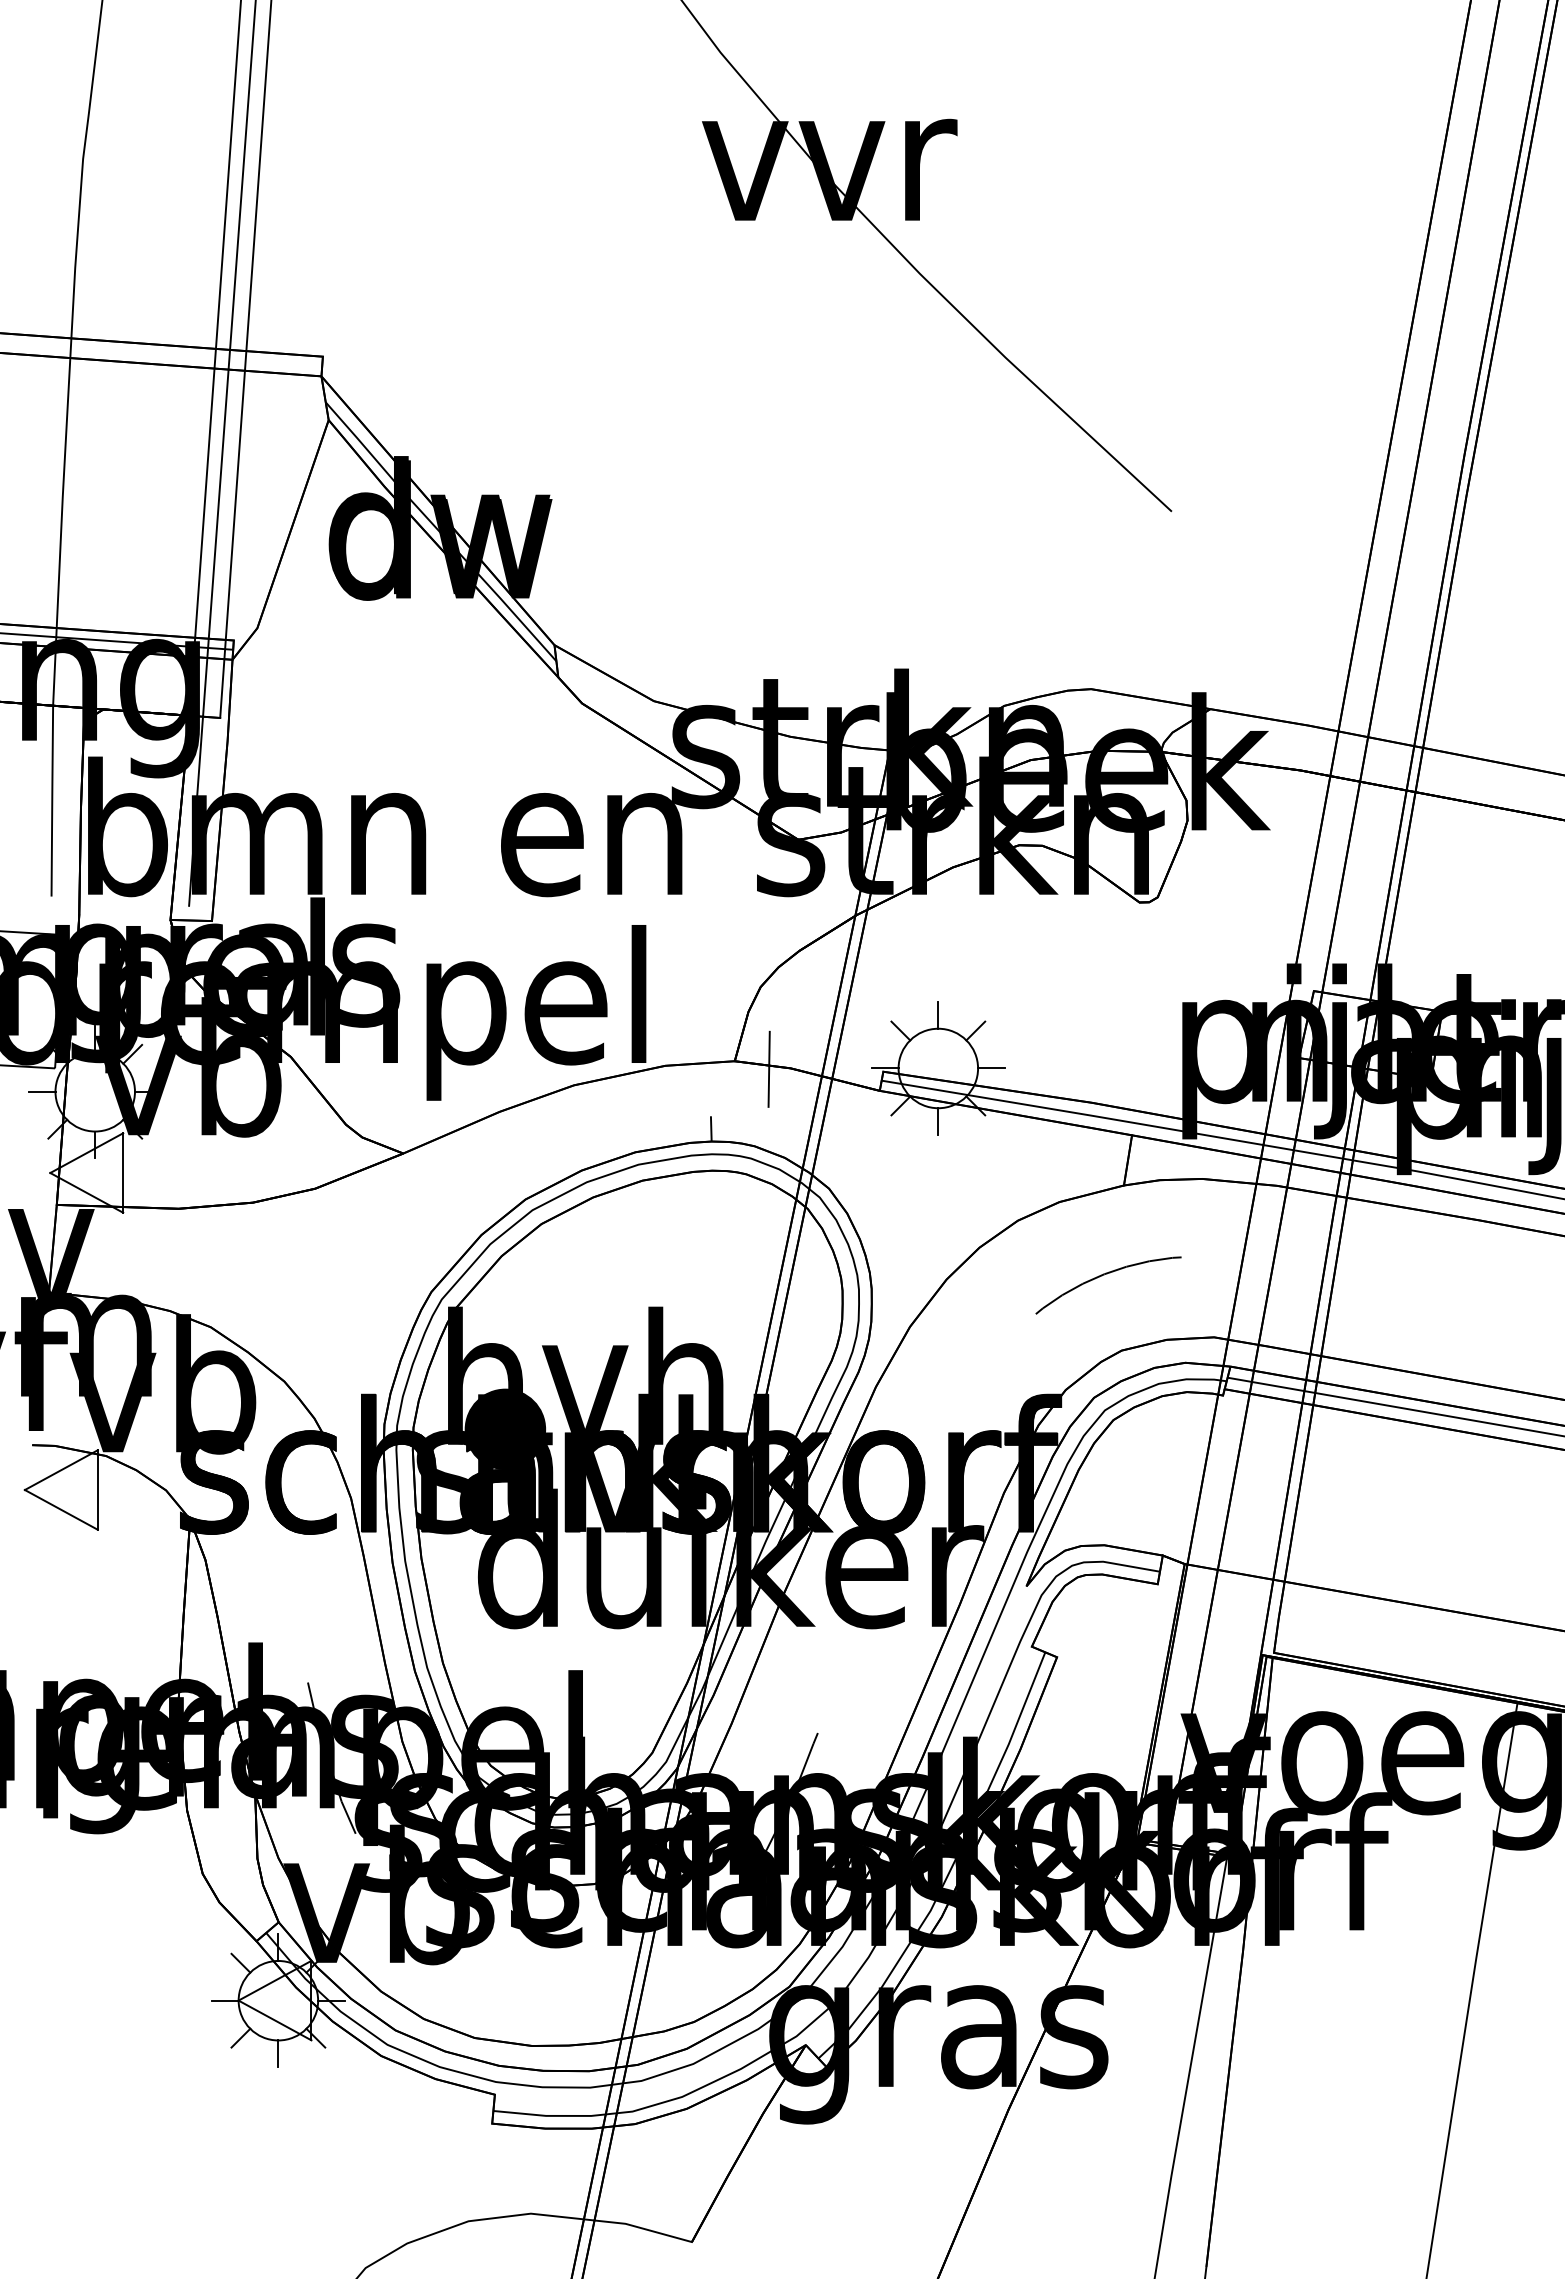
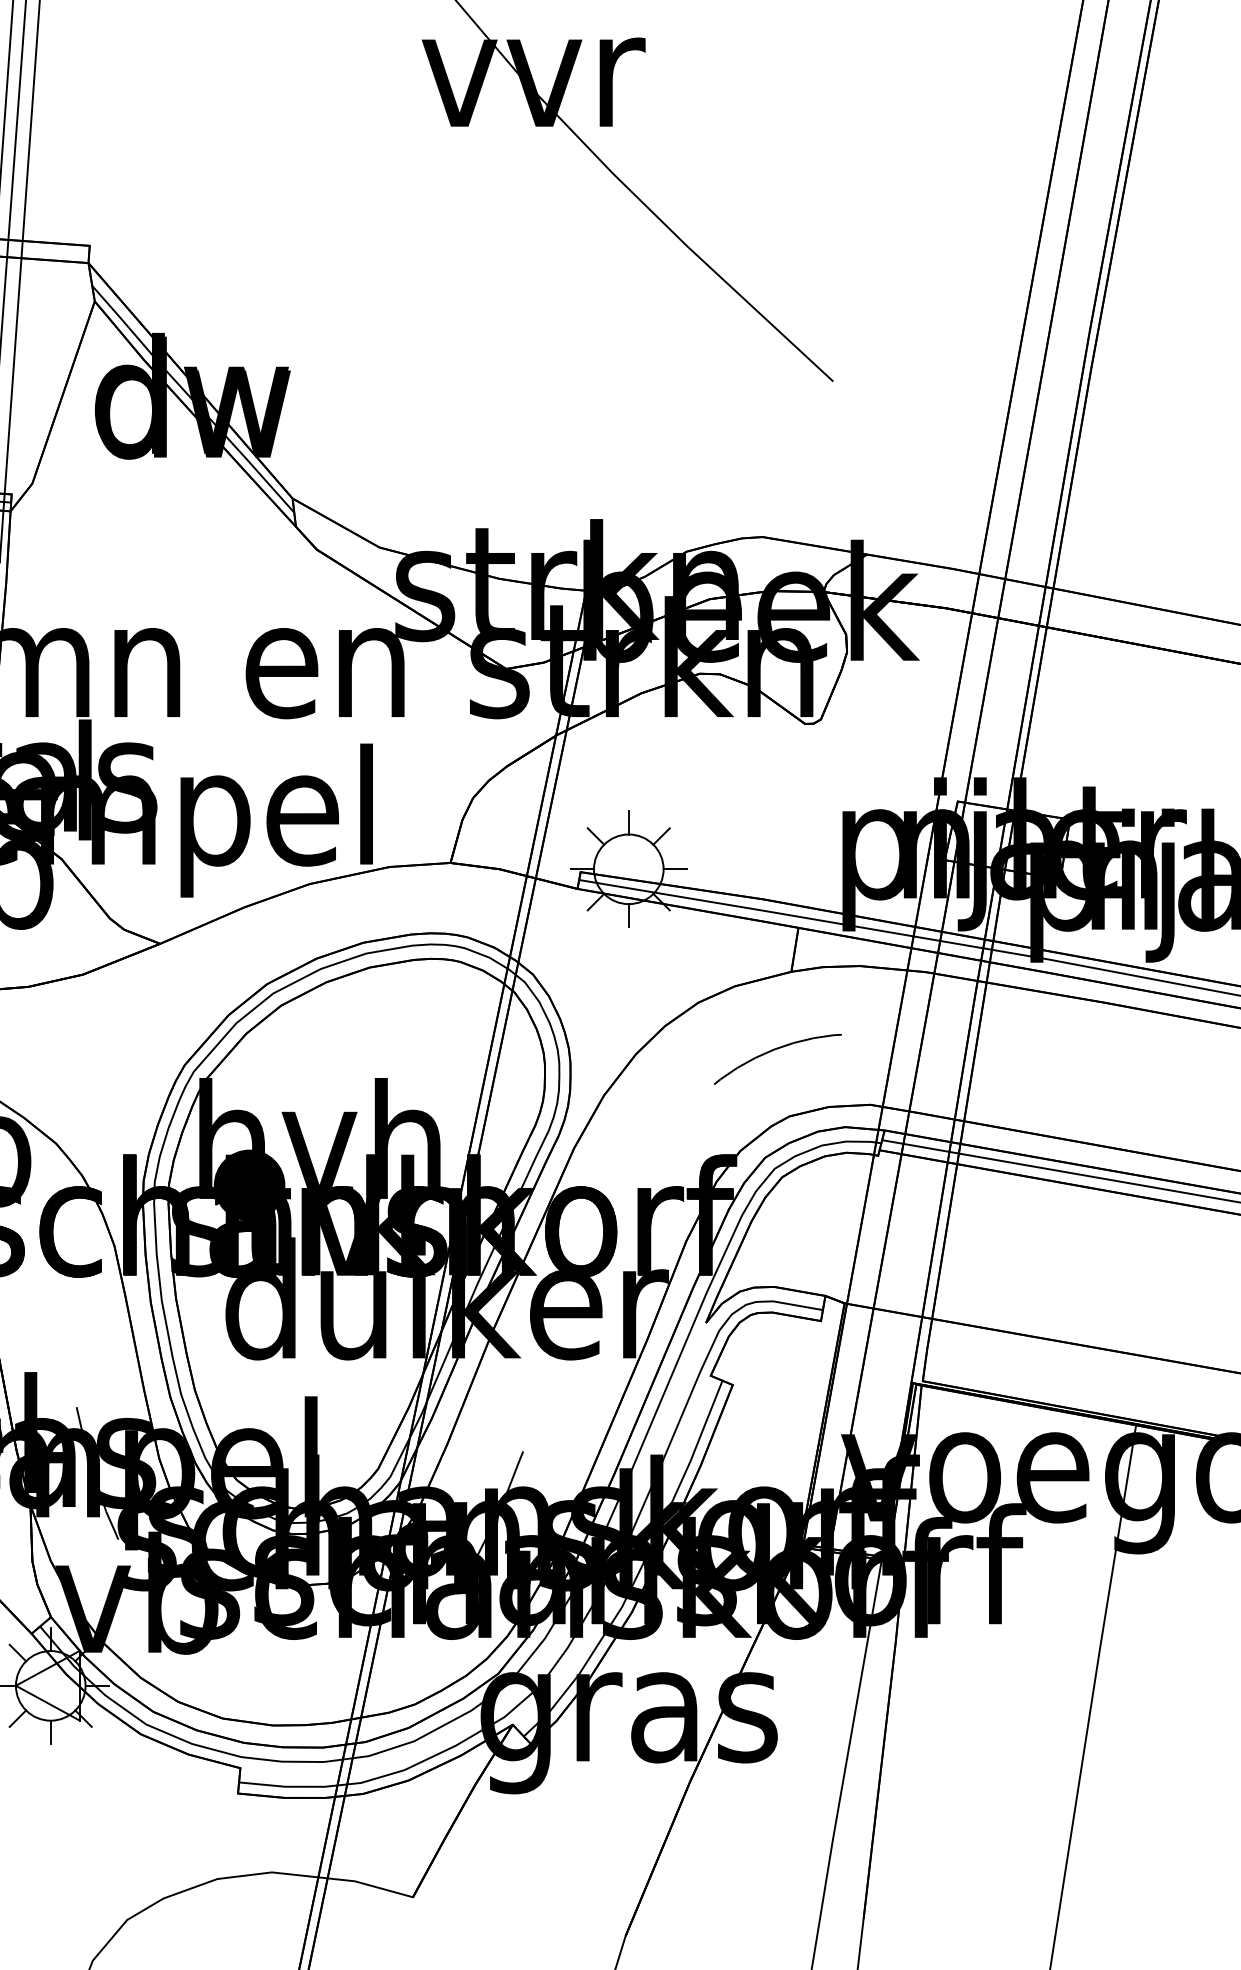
line: (768, 1068) -> (480, 869), removed
line: (710, 1128) -> (429, 921), removed

